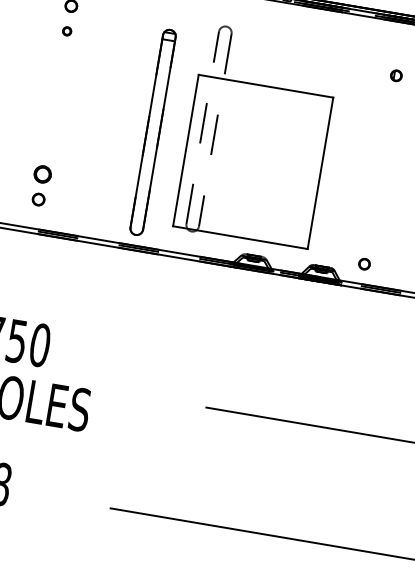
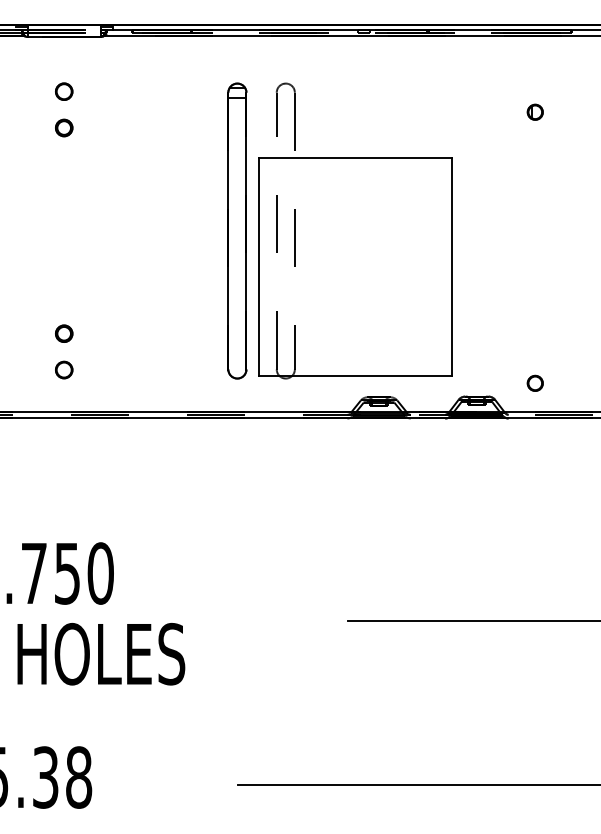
part: (67, 31) -> (64, 127), size x1.43
part: (153, 132) -> (237, 230), moved
part: (43, 174) -> (64, 333), size x0.71

